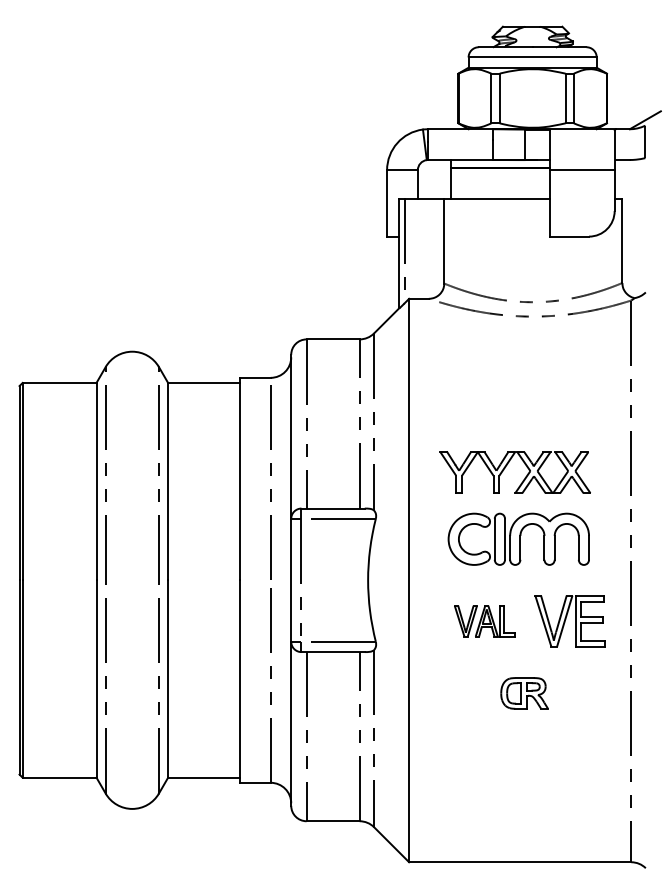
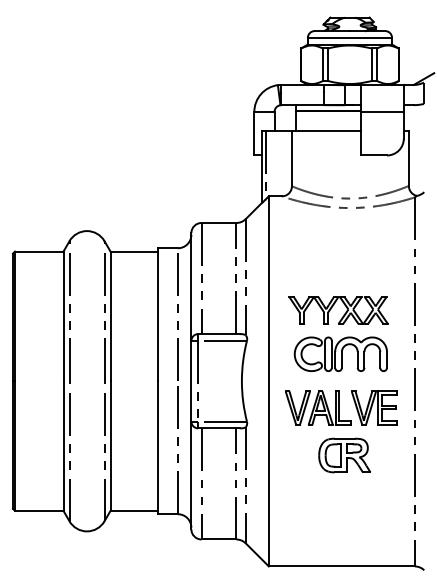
part: (484, 620) -> (318, 407), size x1.67
part: (524, 693) -> (344, 455), size x1.67

